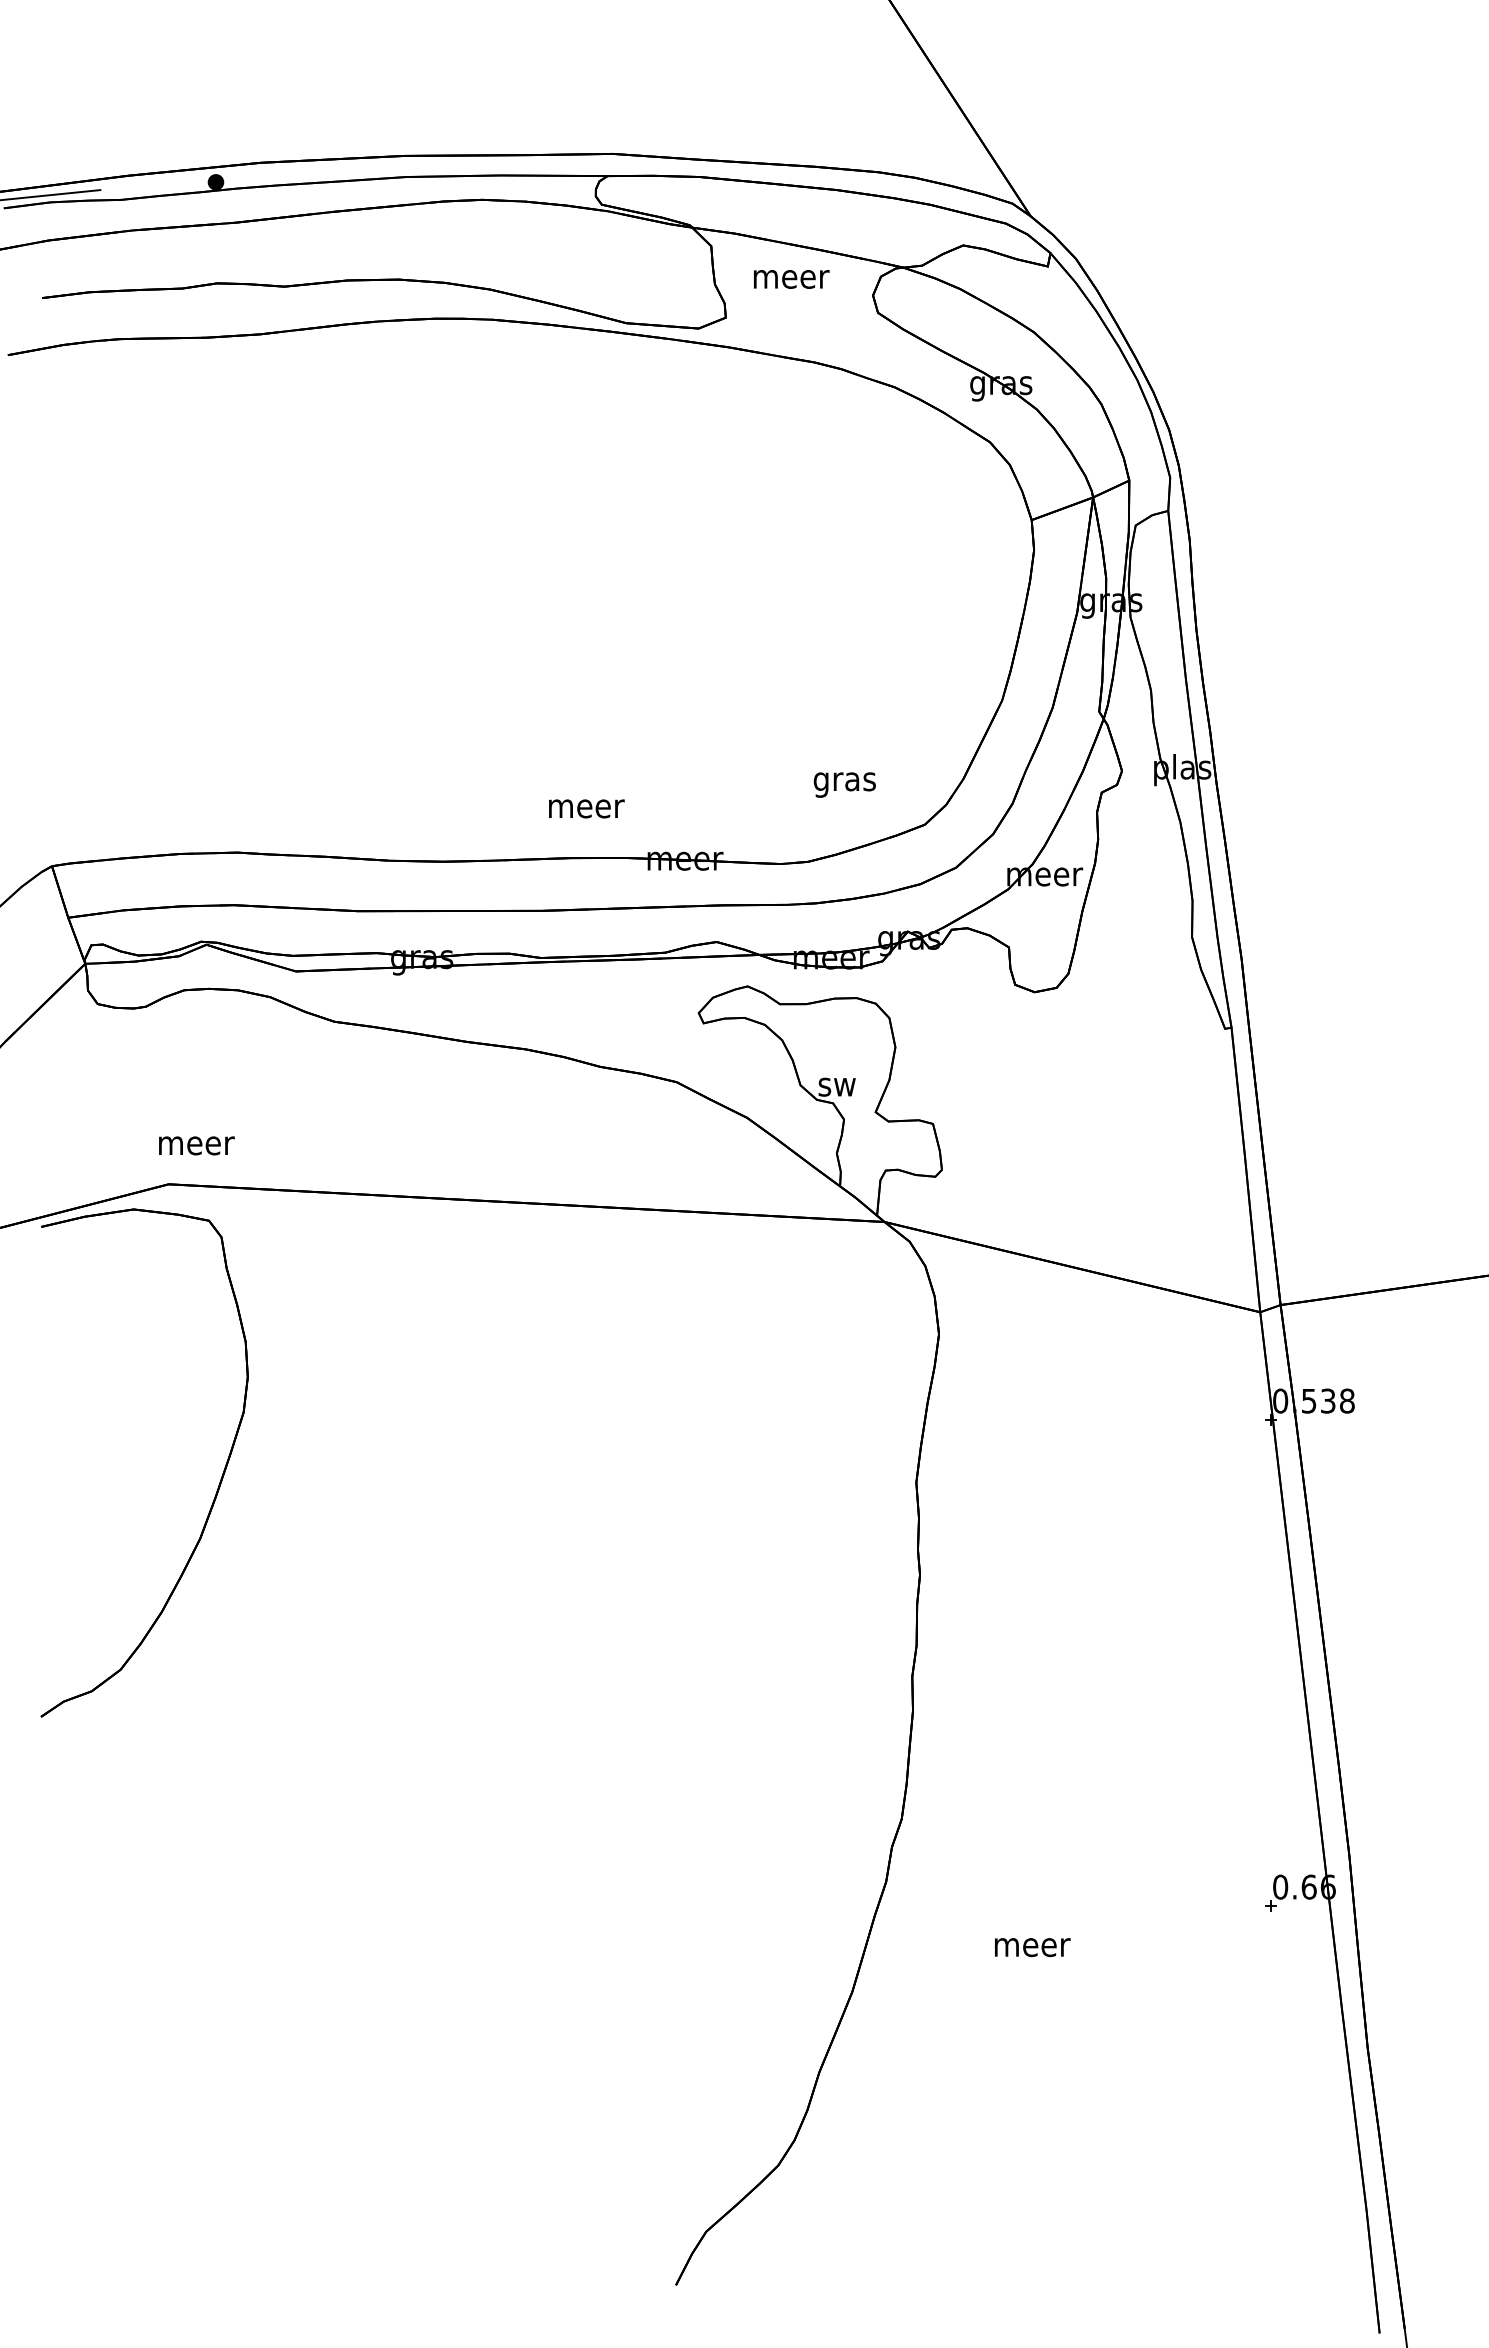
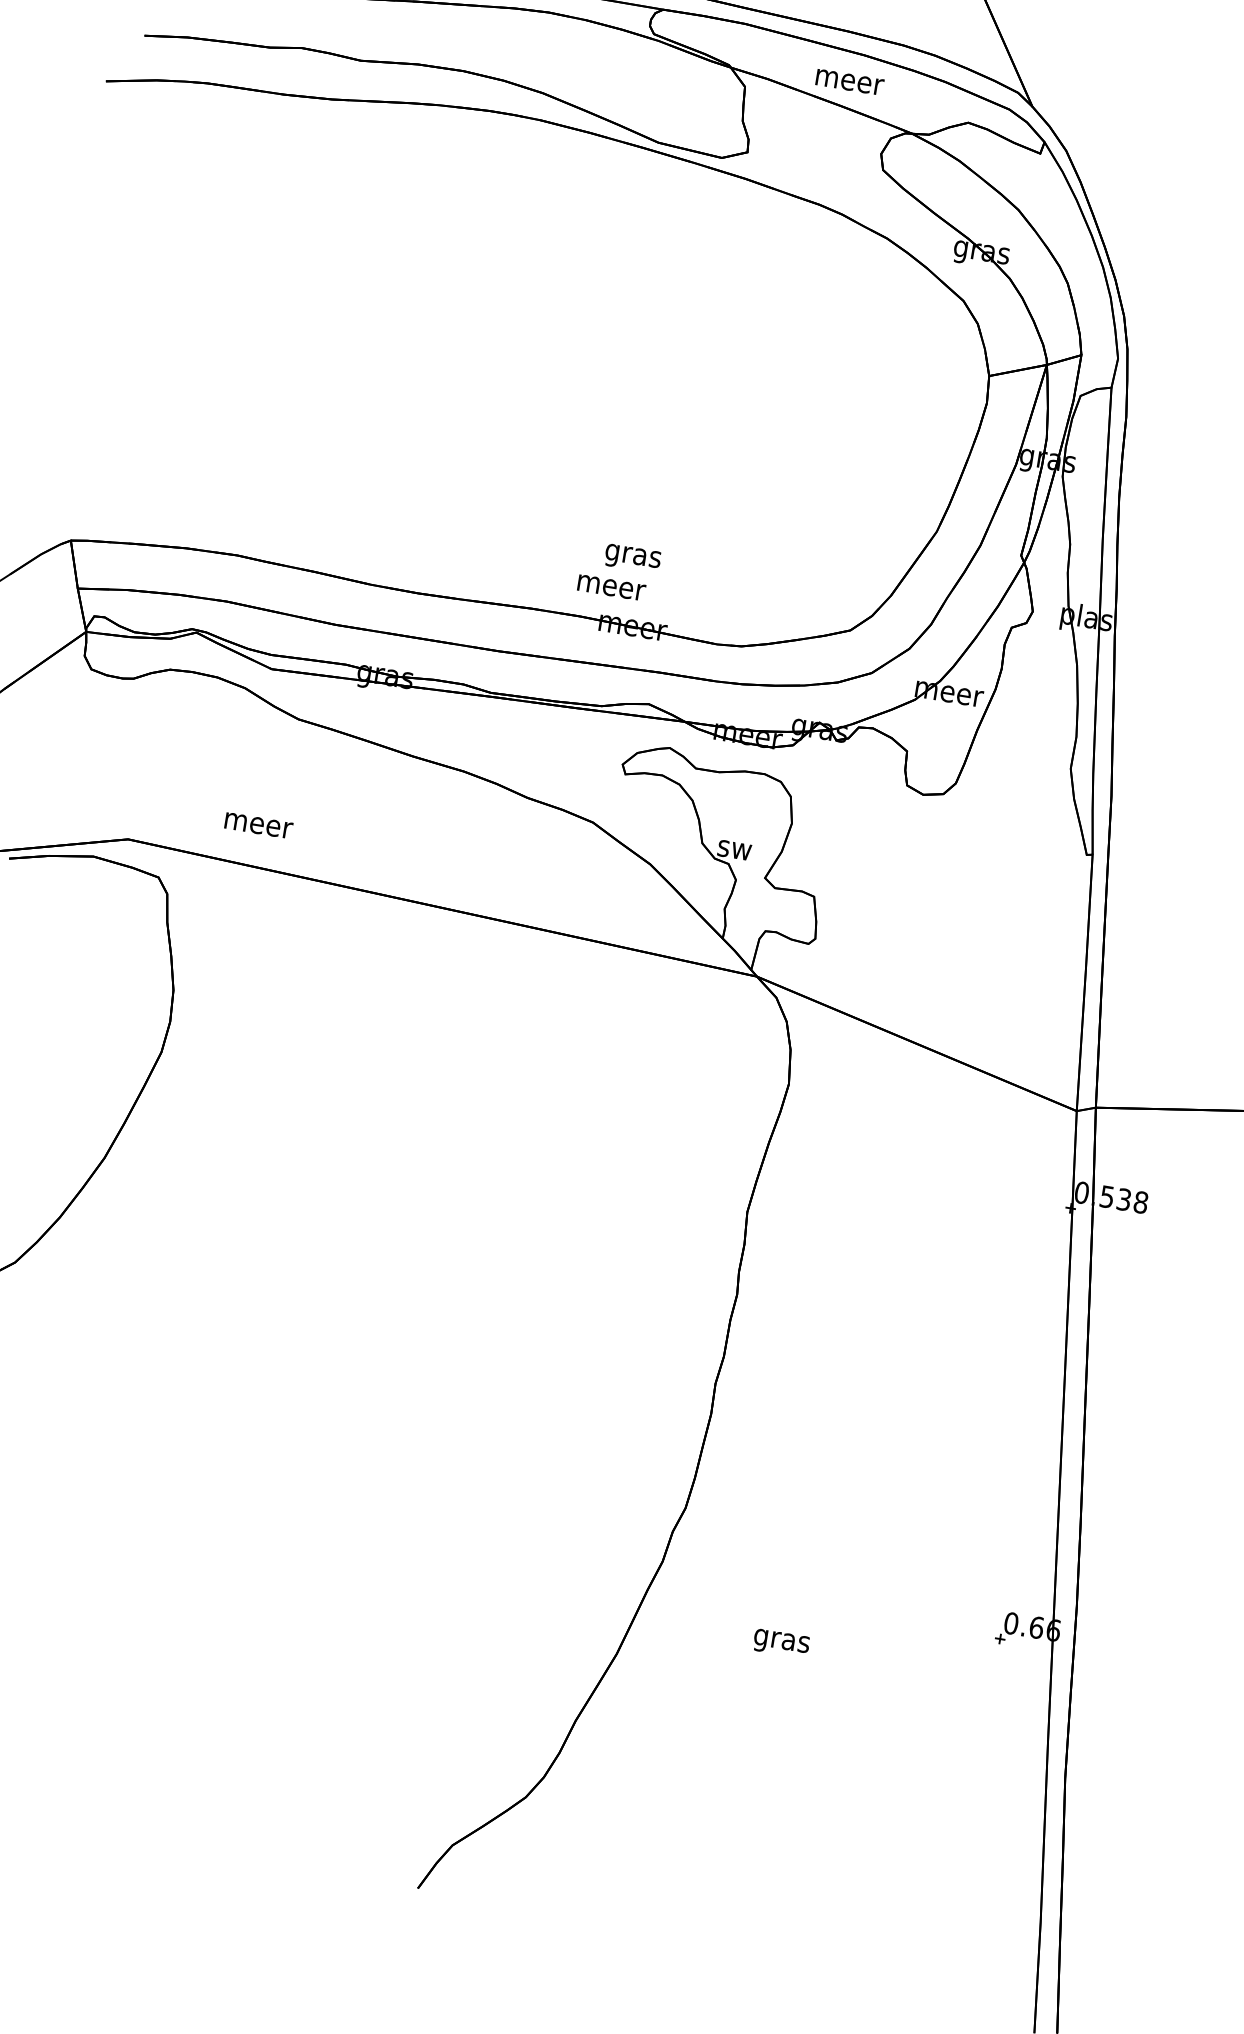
text: (791, 279) -> (849, 82), moved
text: (844, 784) -> (632, 558), moved
text: (586, 808) -> (611, 587), moved
text: (196, 1145) -> (258, 825), moved
text: (1032, 1950) -> (782, 1643), meer -> gras

